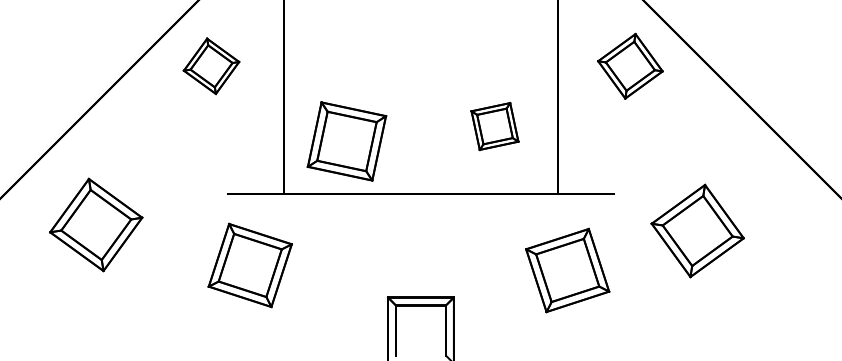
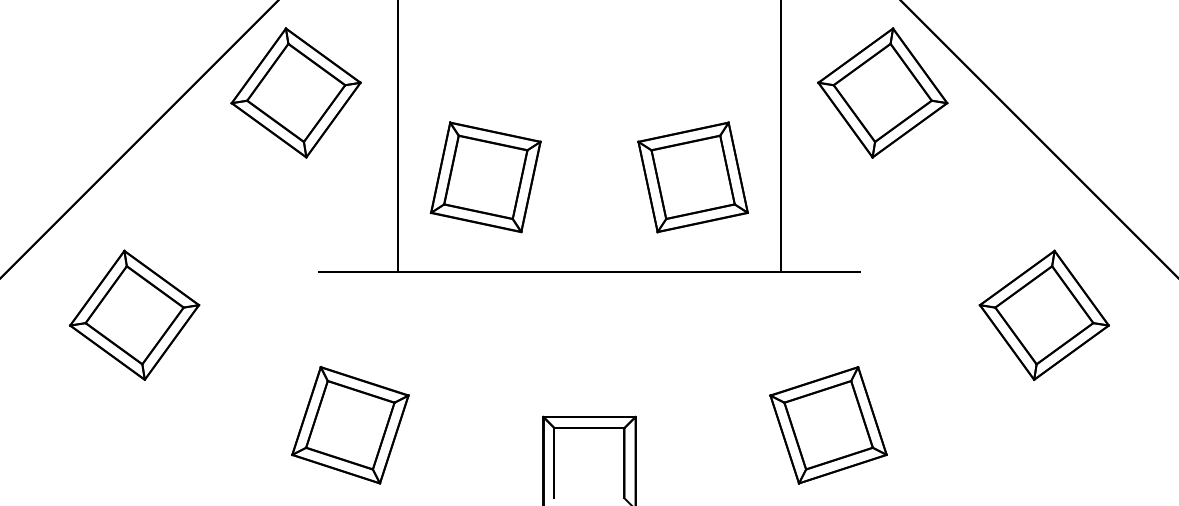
part: (211, 66) -> (296, 93), size x1.67
part: (630, 66) -> (882, 93), size x1.43
part: (494, 126) -> (692, 177), size x1.67
part: (346, 141) -> (485, 177), moved
part: (697, 230) -> (1044, 314), moved
part: (249, 265) -> (349, 425), moved
part: (567, 270) -> (828, 425), moved

